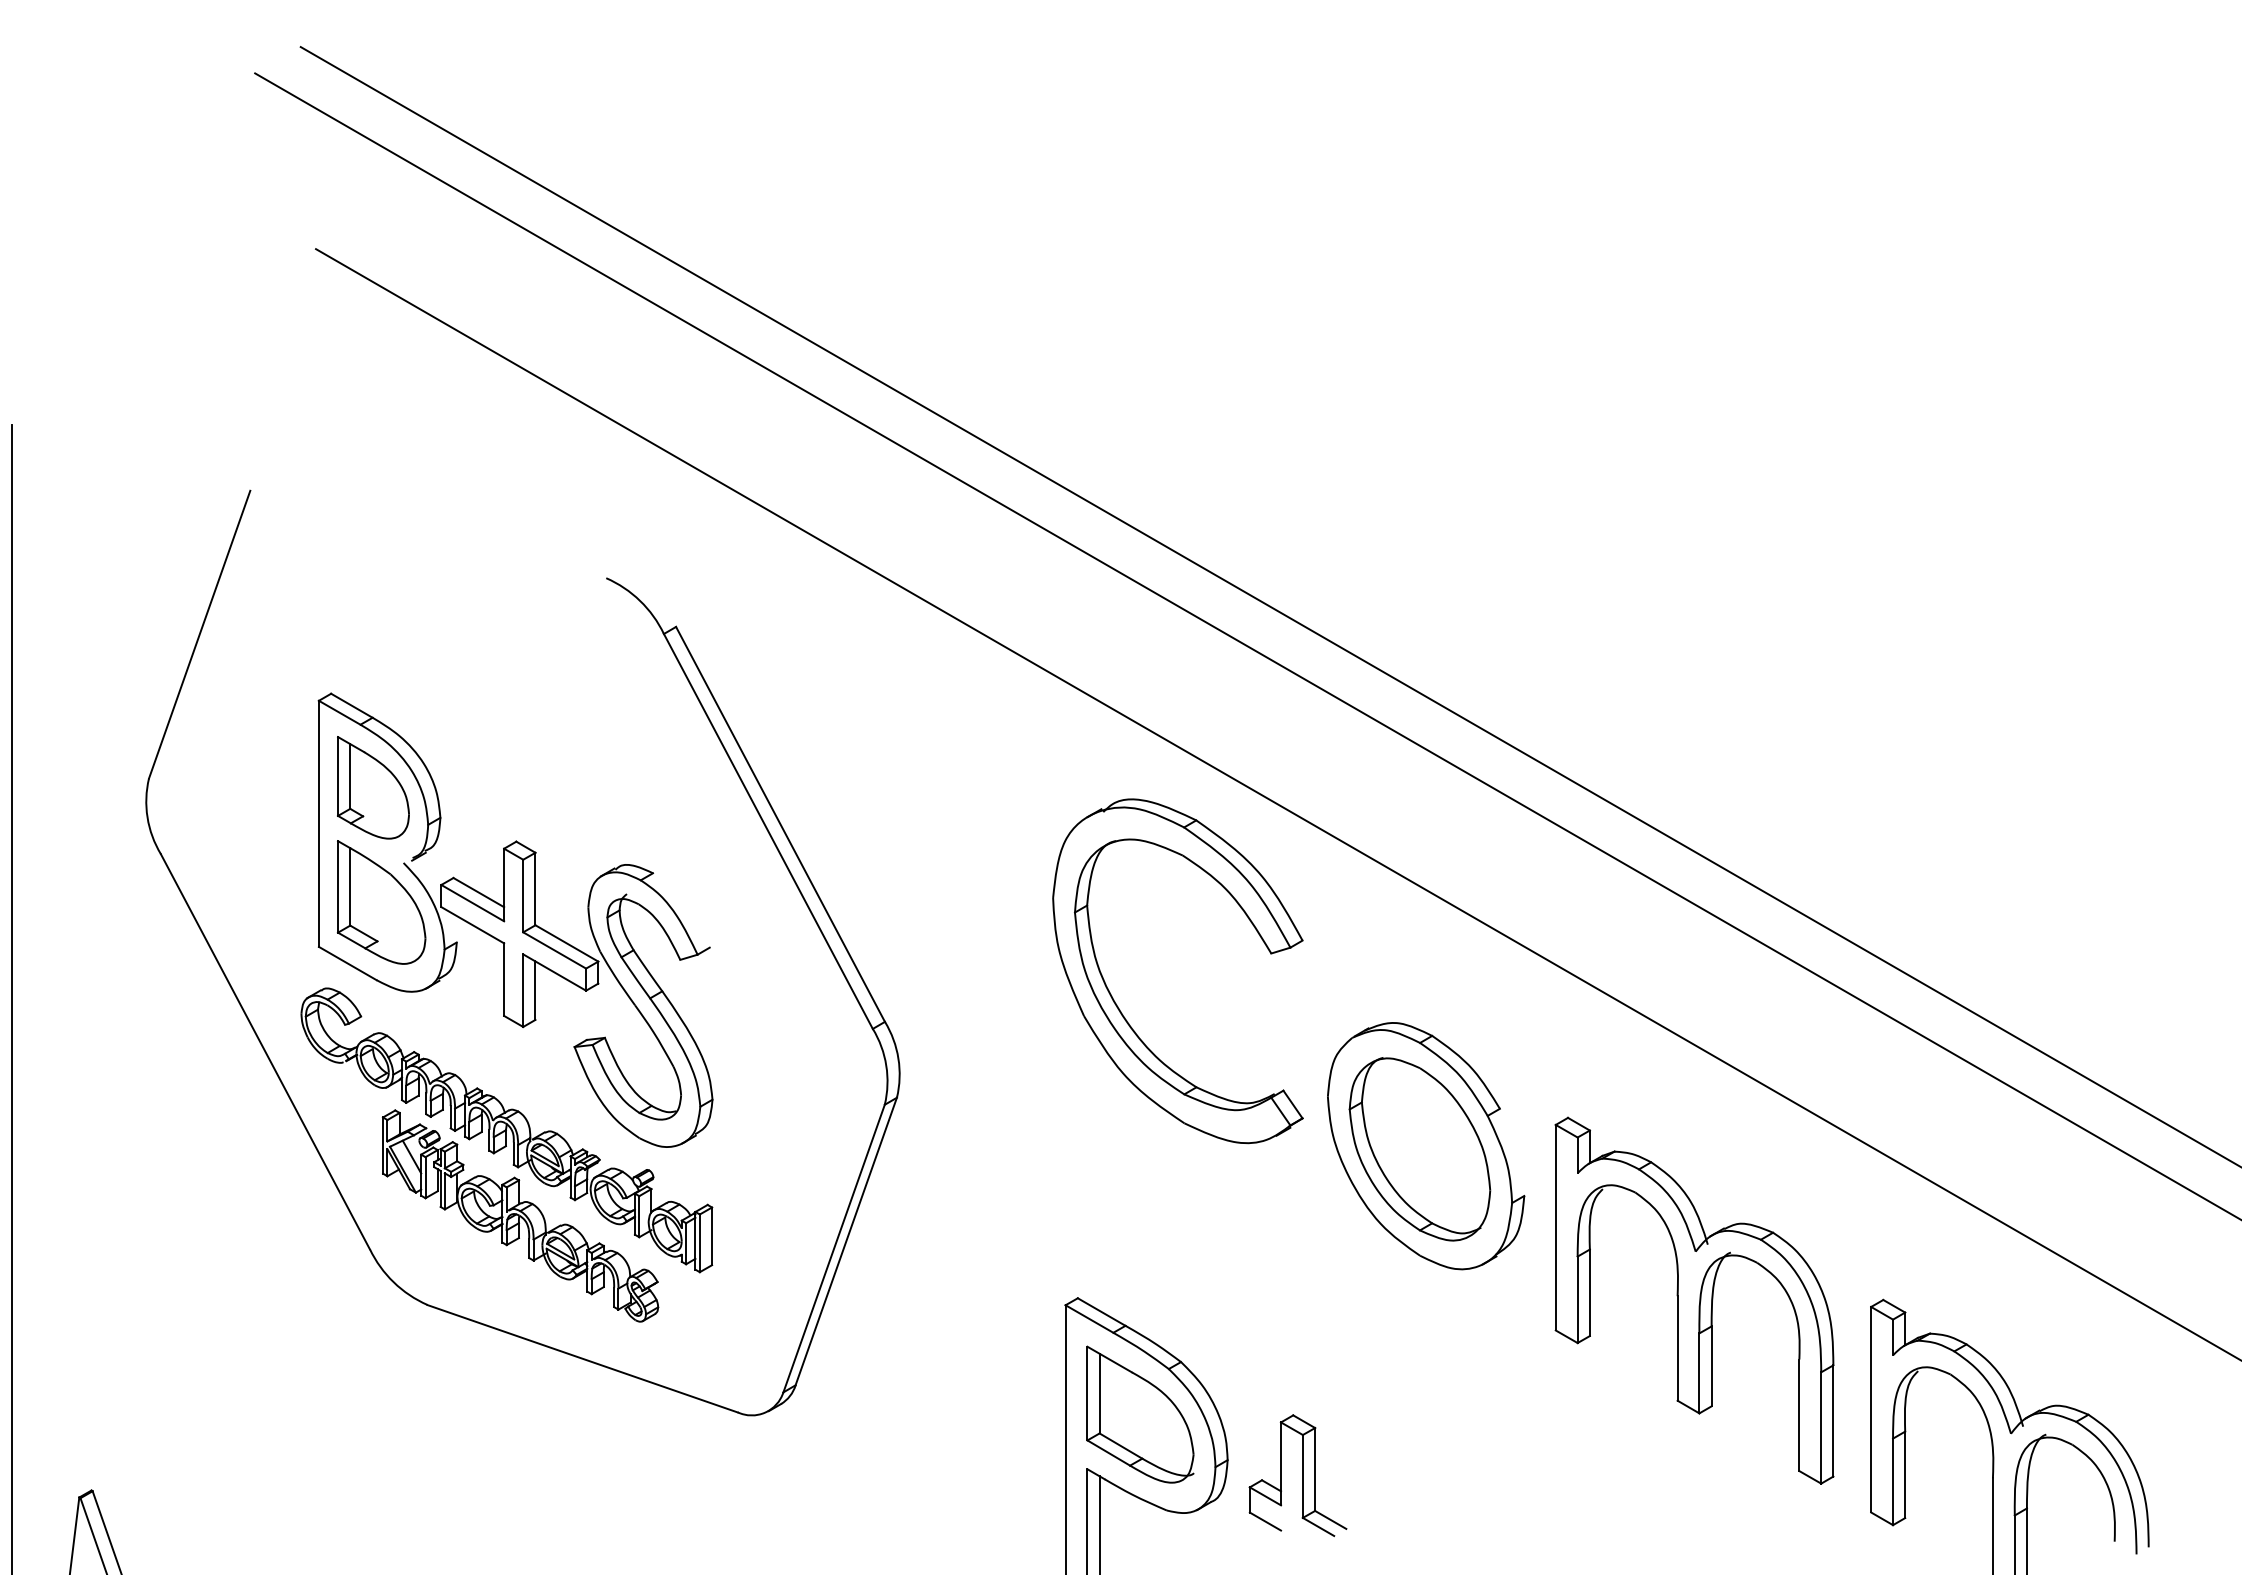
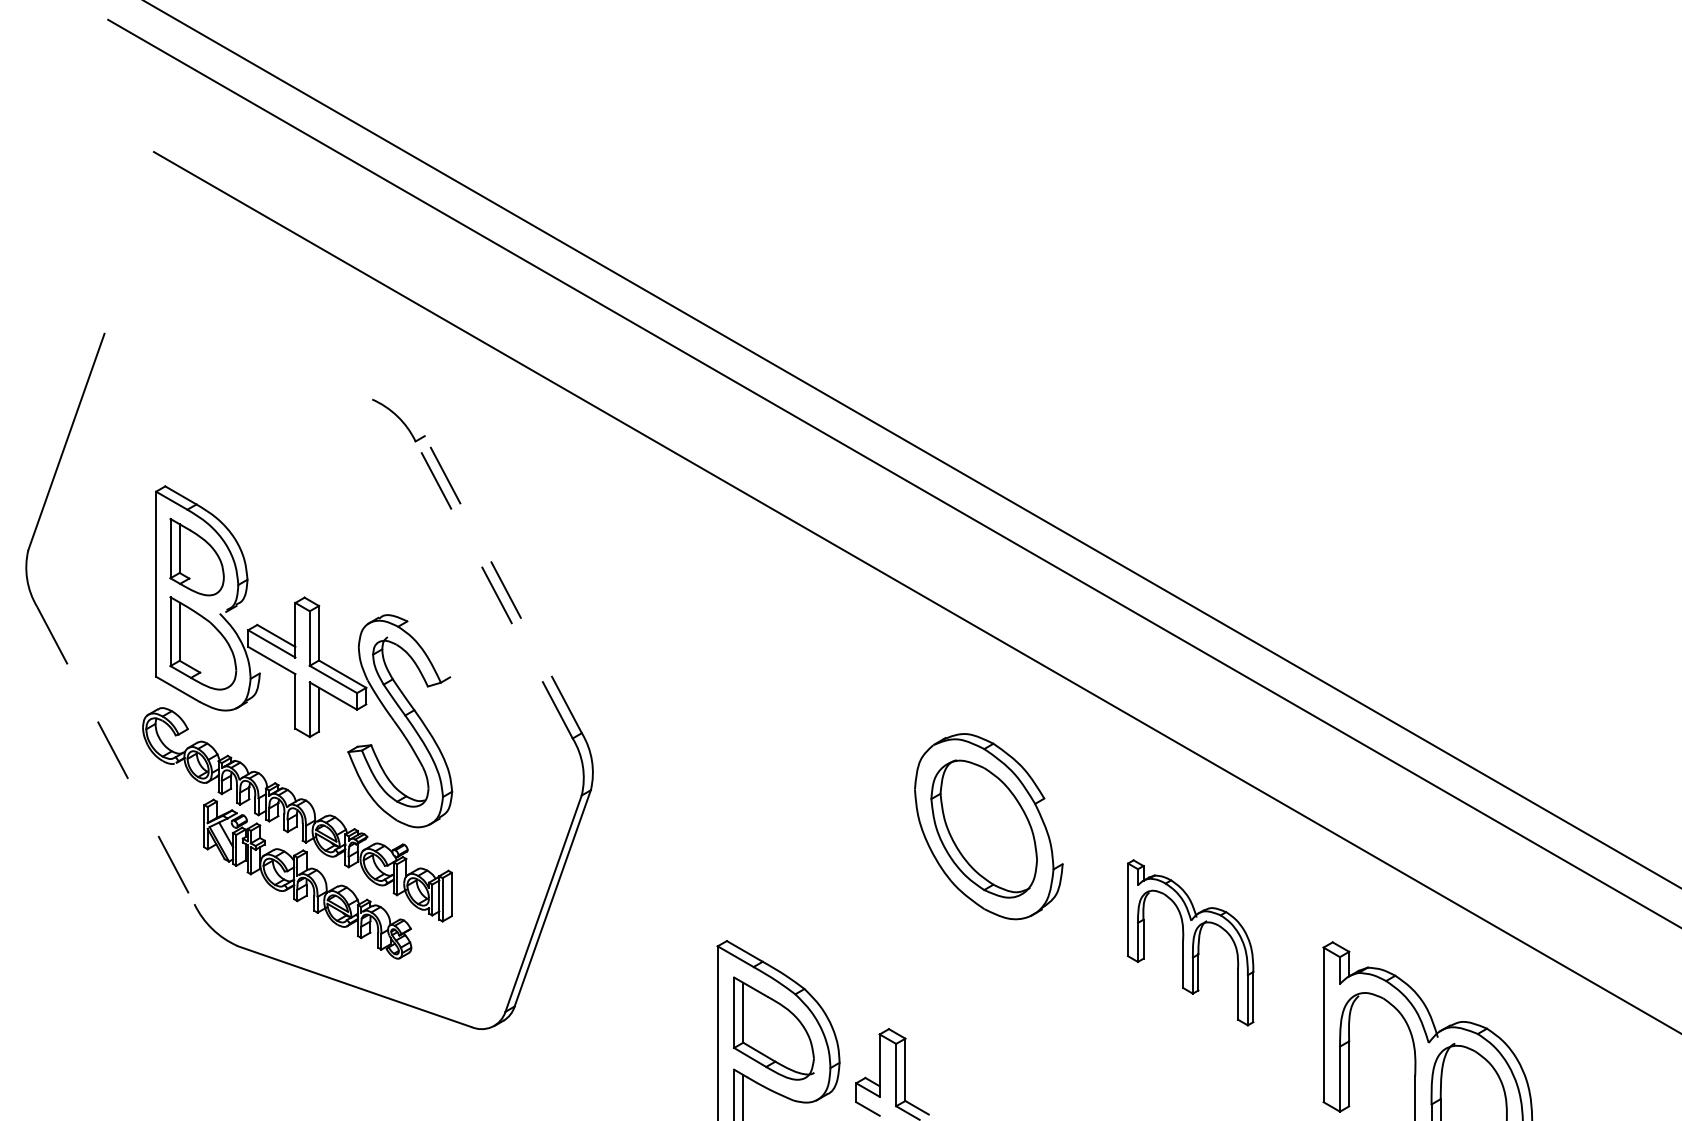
line: (780, 823) -> (503, 583), solid -> dashed
line: (768, 831) -> (494, 590), solid -> dashed
part: (1120, 1009) -> (759, 723), removed
line: (265, 1052) -> (115, 756), solid -> dashed
part: (1694, 1300) -> (1190, 942), size x0.6

